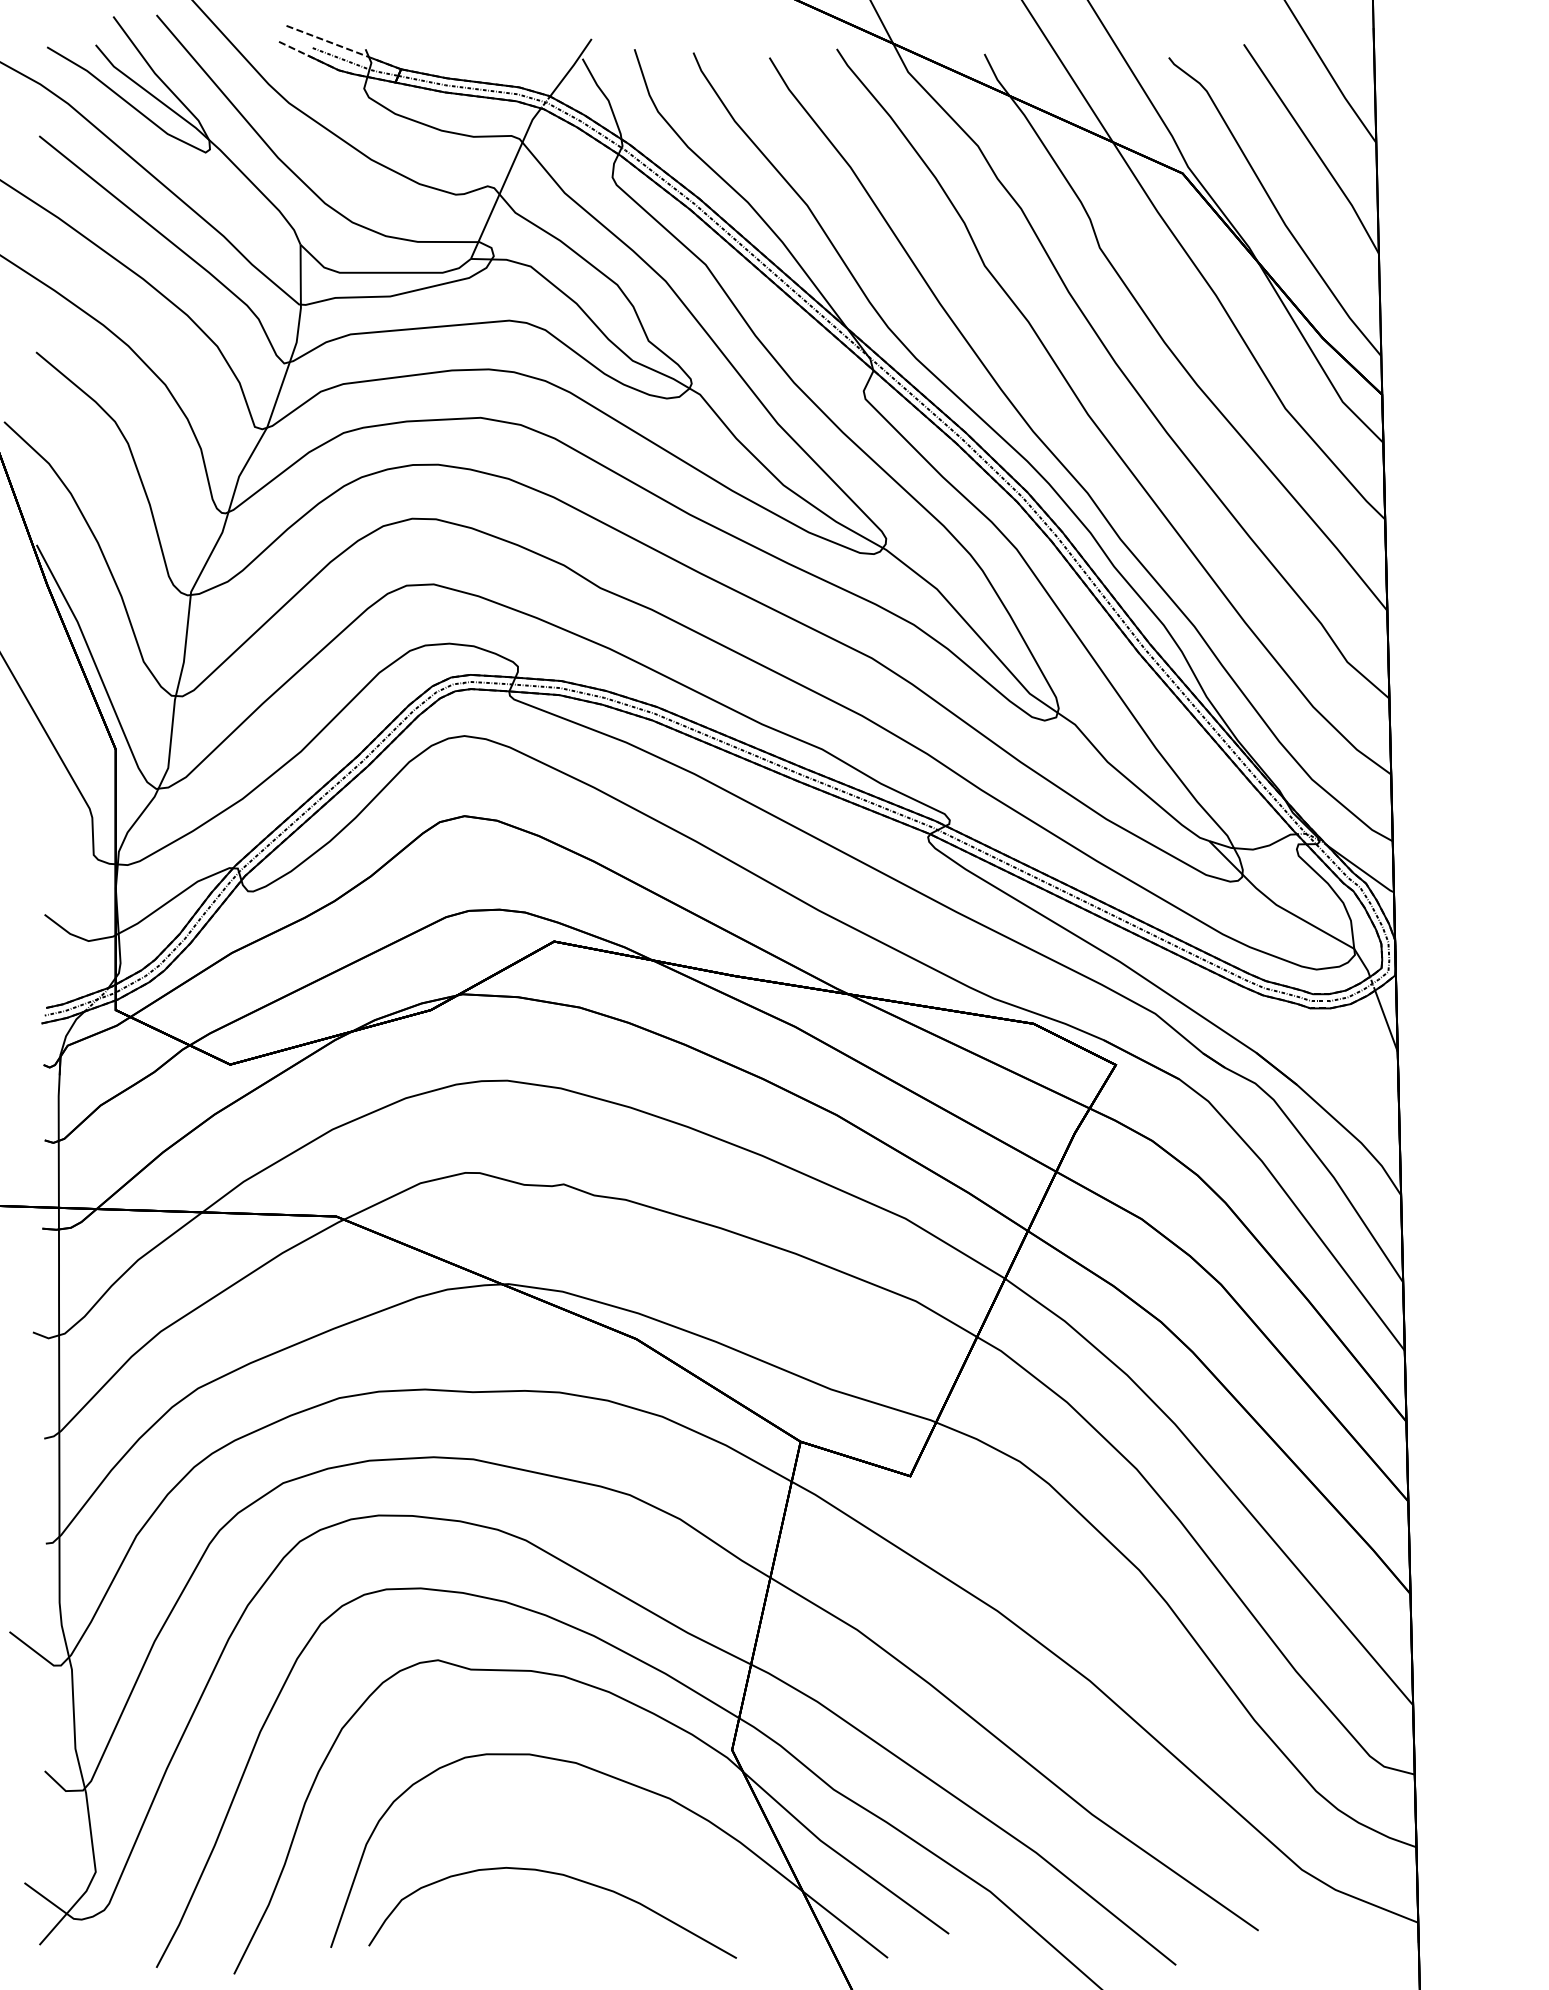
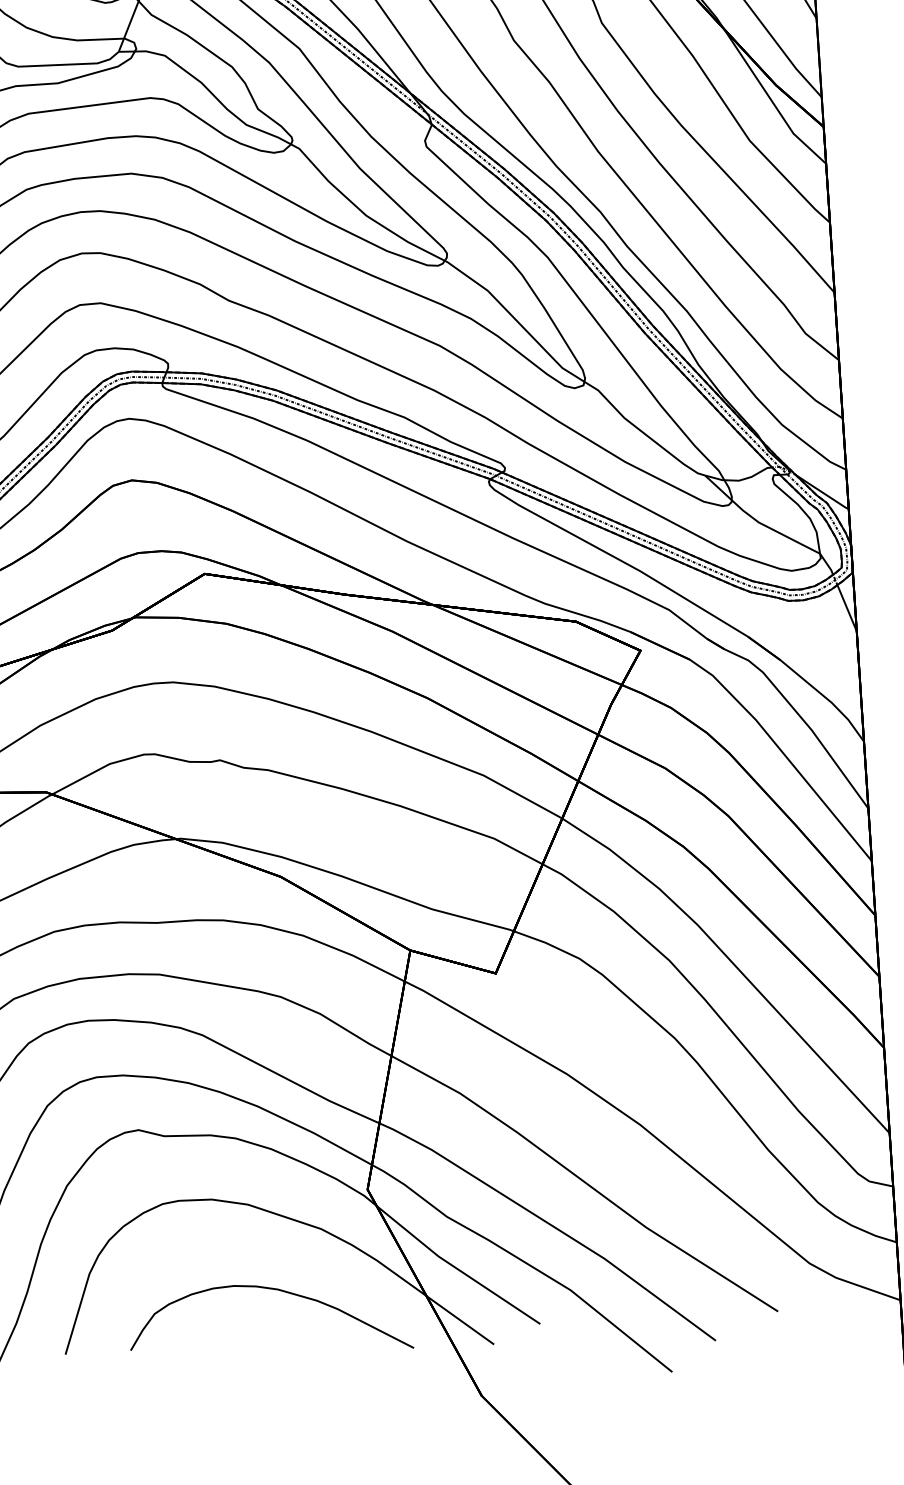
part: (559, 1875) -> (275, 1290), moved

